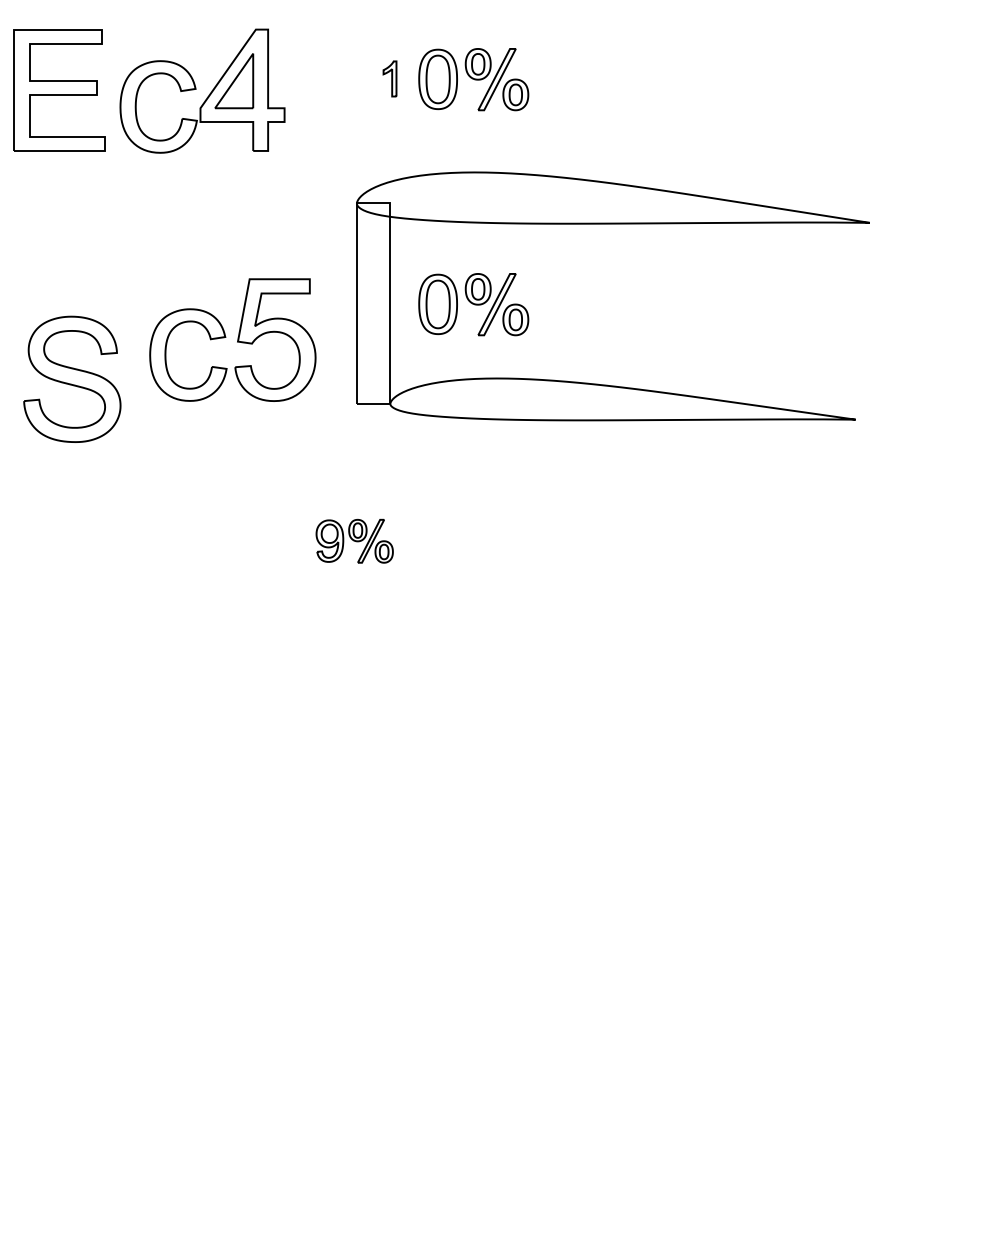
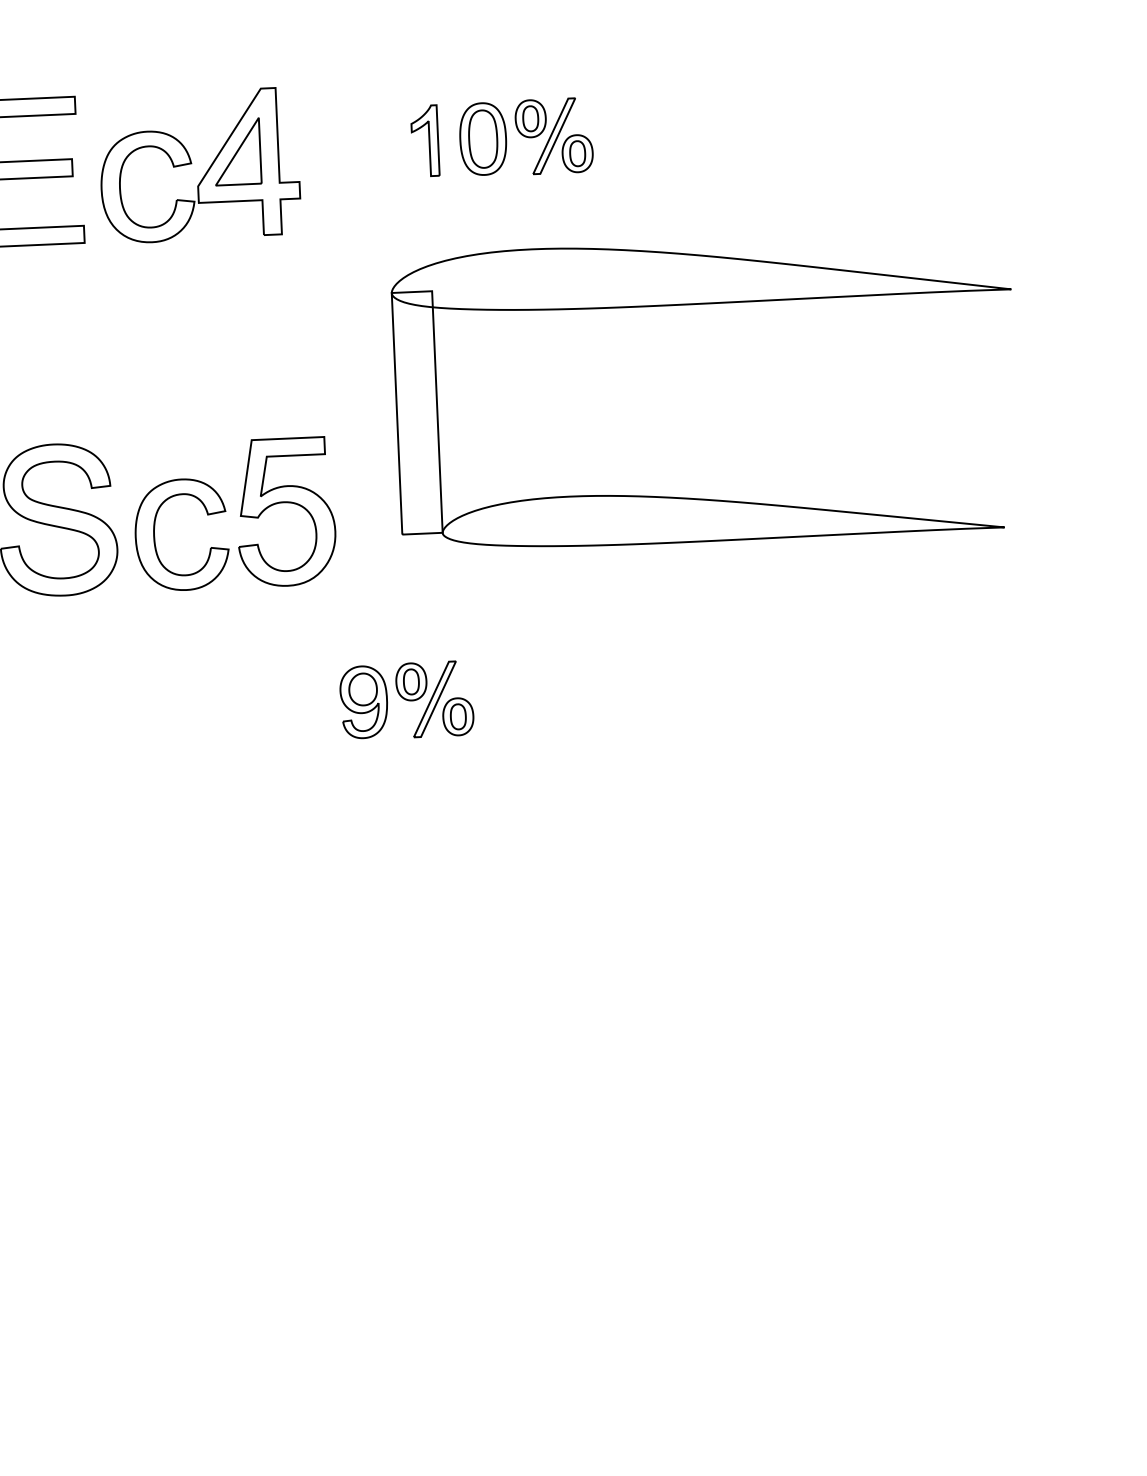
part: (389, 78) -> (424, 140), size x1.67
part: (473, 304) -> (537, 408), removed
part: (232, 339) -> (234, 513), moved
part: (354, 540) -> (406, 699), size x1.43

